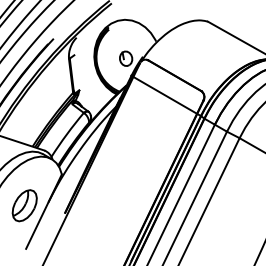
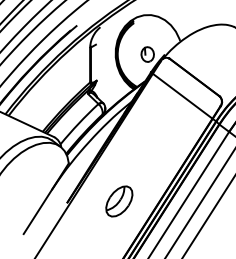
part: (24, 205) -> (119, 201), moved

